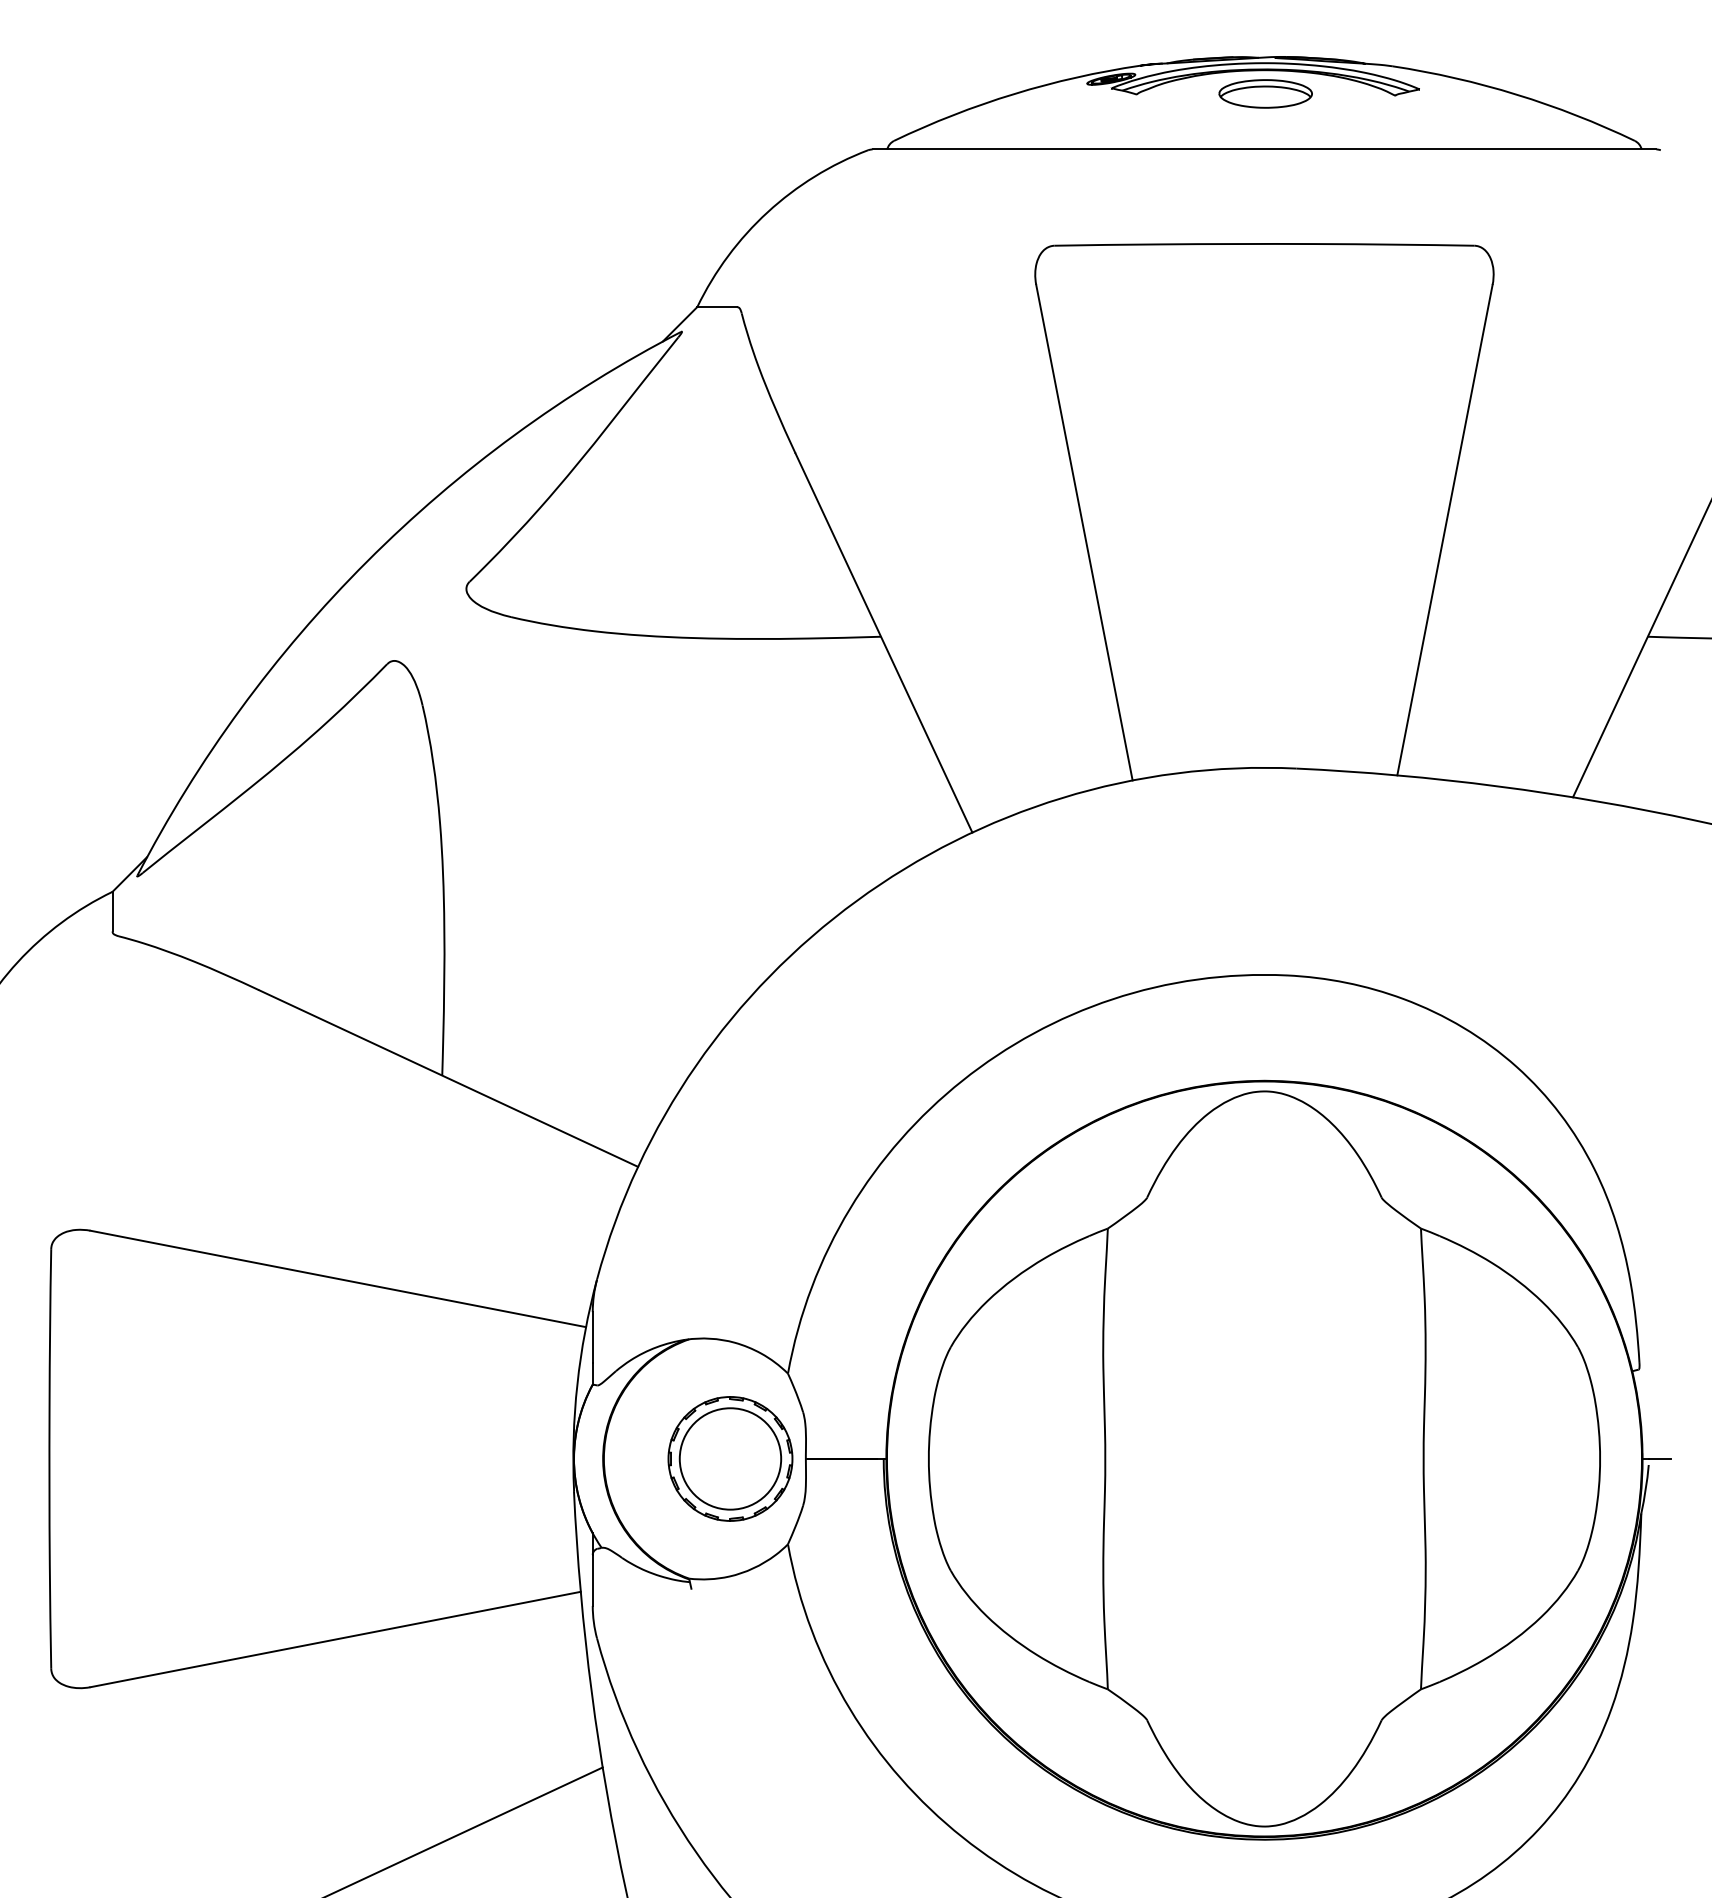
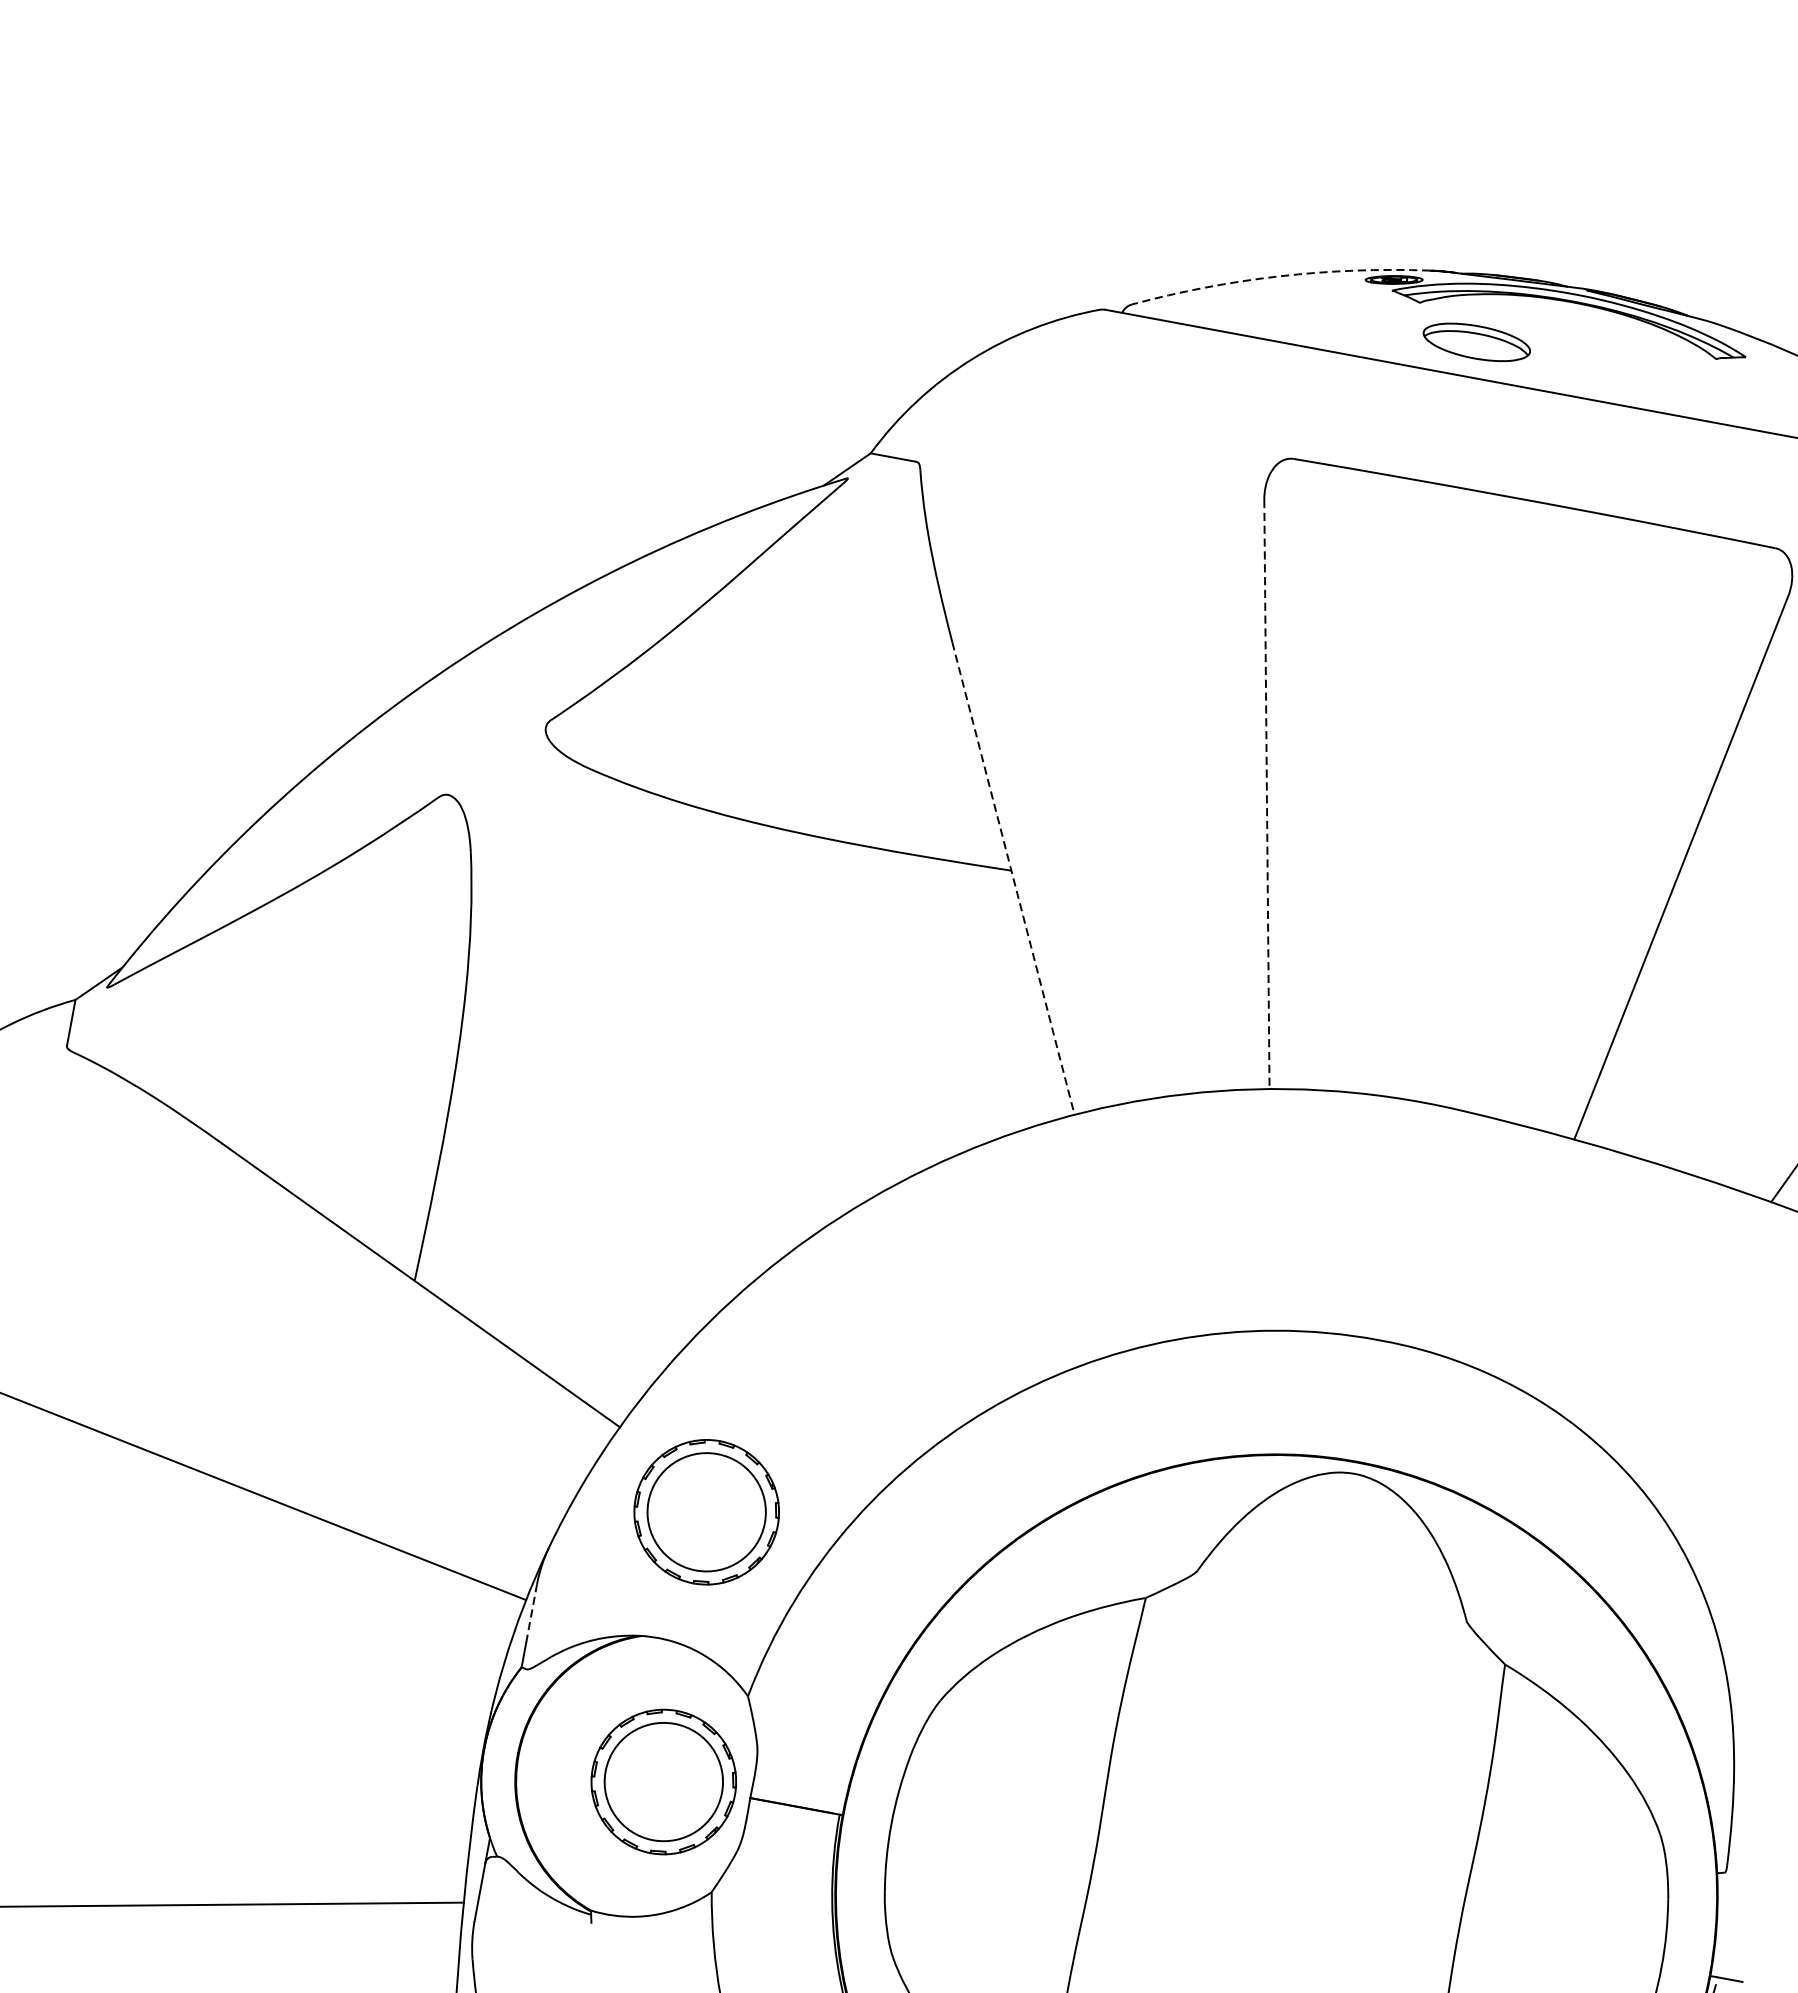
part: (1265, 93) -> (1476, 341), moved
arc: (1014, 94) -> (1279, 276), solid -> dashed
line: (1084, 533) -> (1266, 795), solid -> dashed
line: (884, 643) -> (1013, 879), solid -> dashed
part: (724, 1224) -> (706, 1511), added
line: (592, 1337) -> (531, 1613), solid -> dashed

